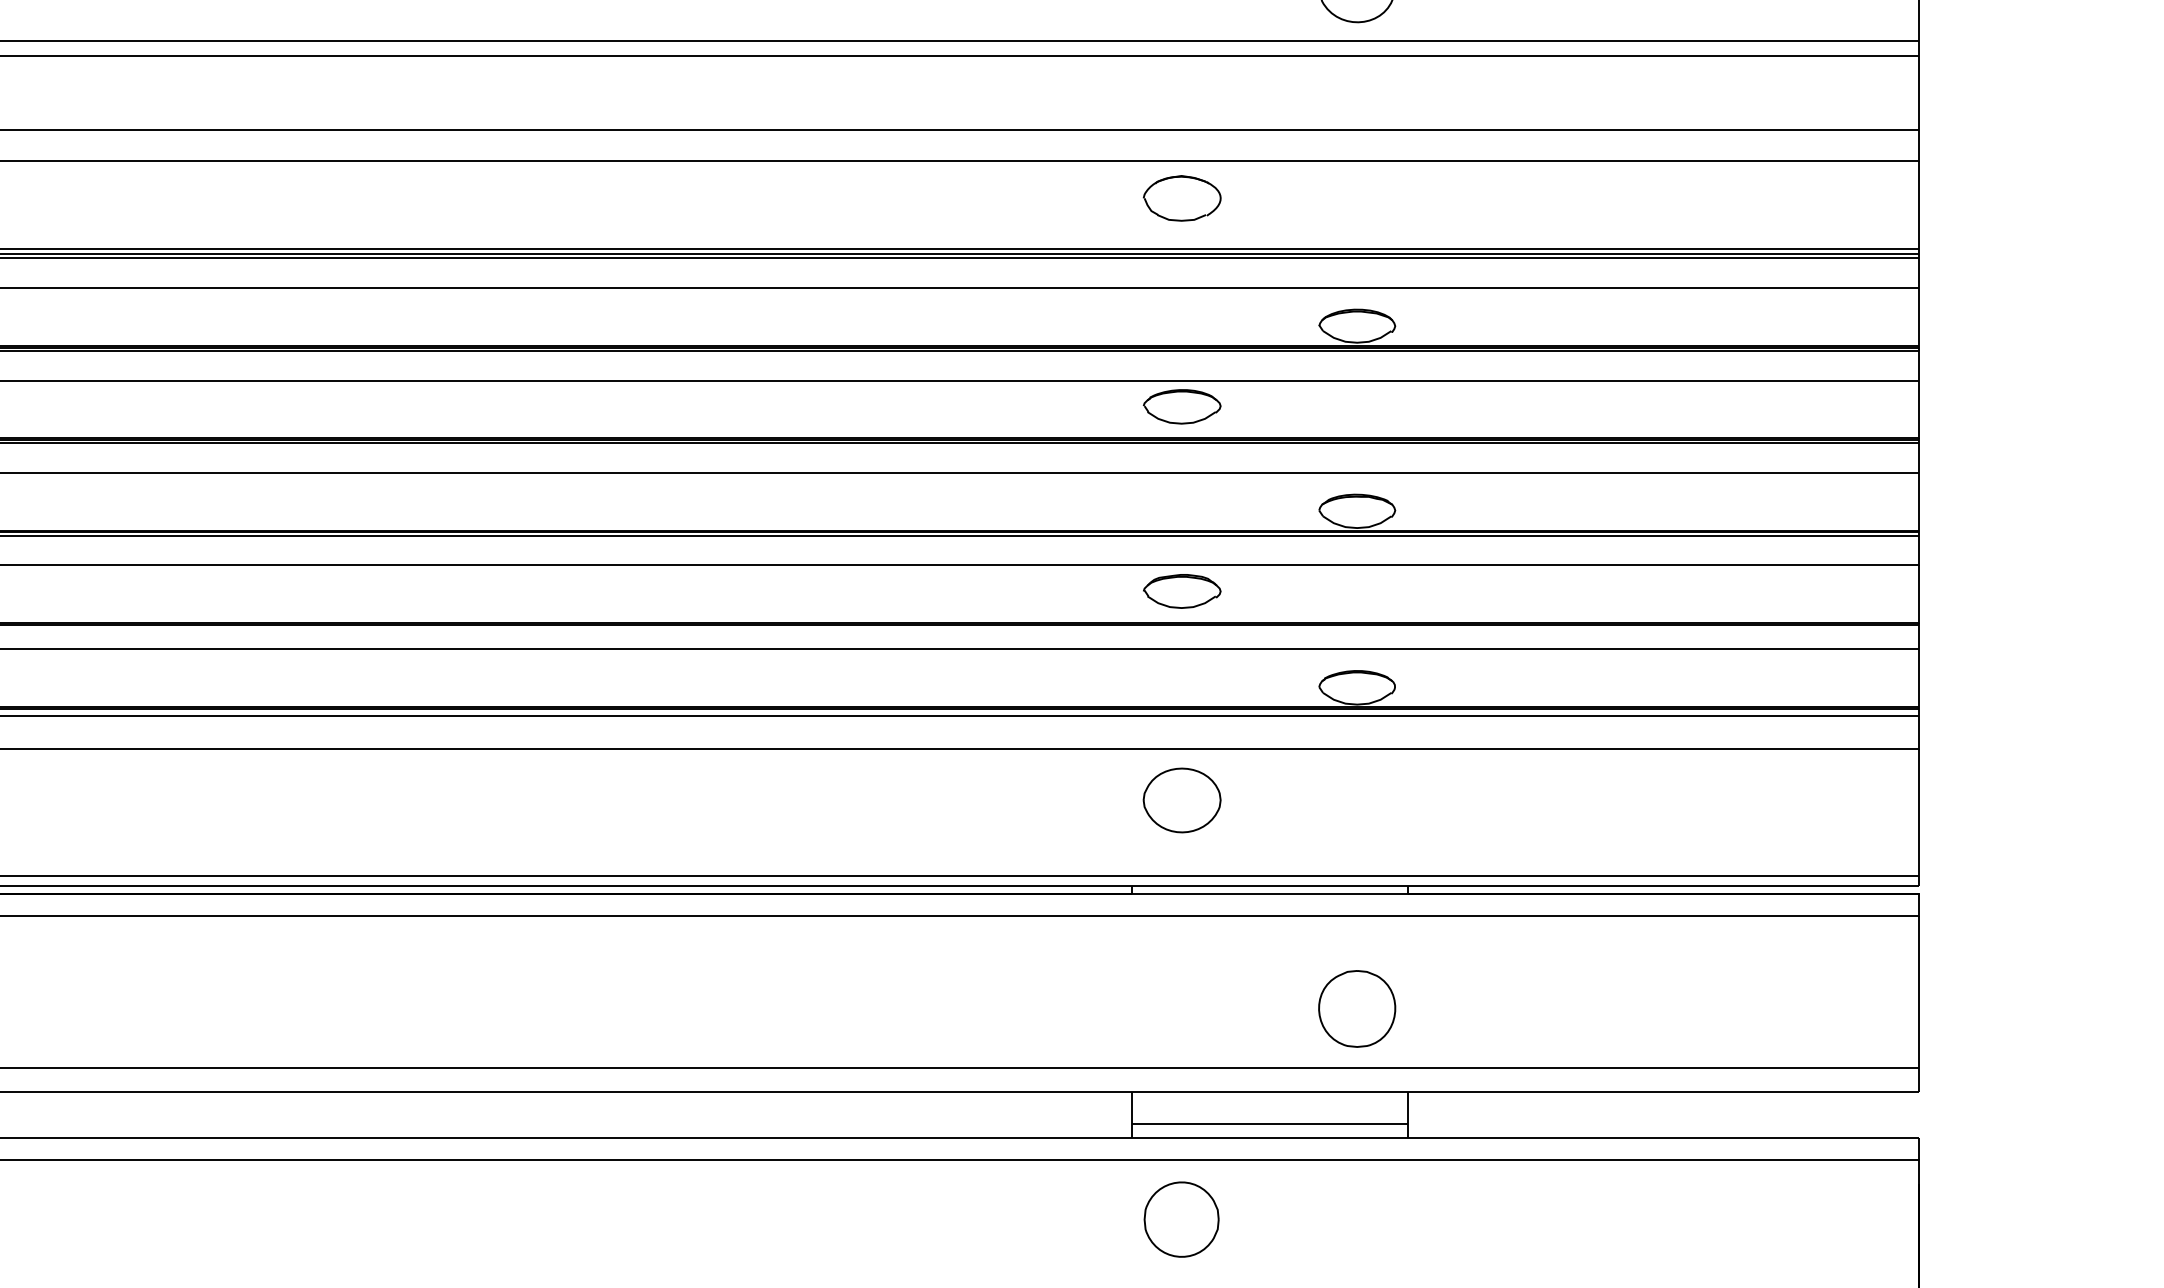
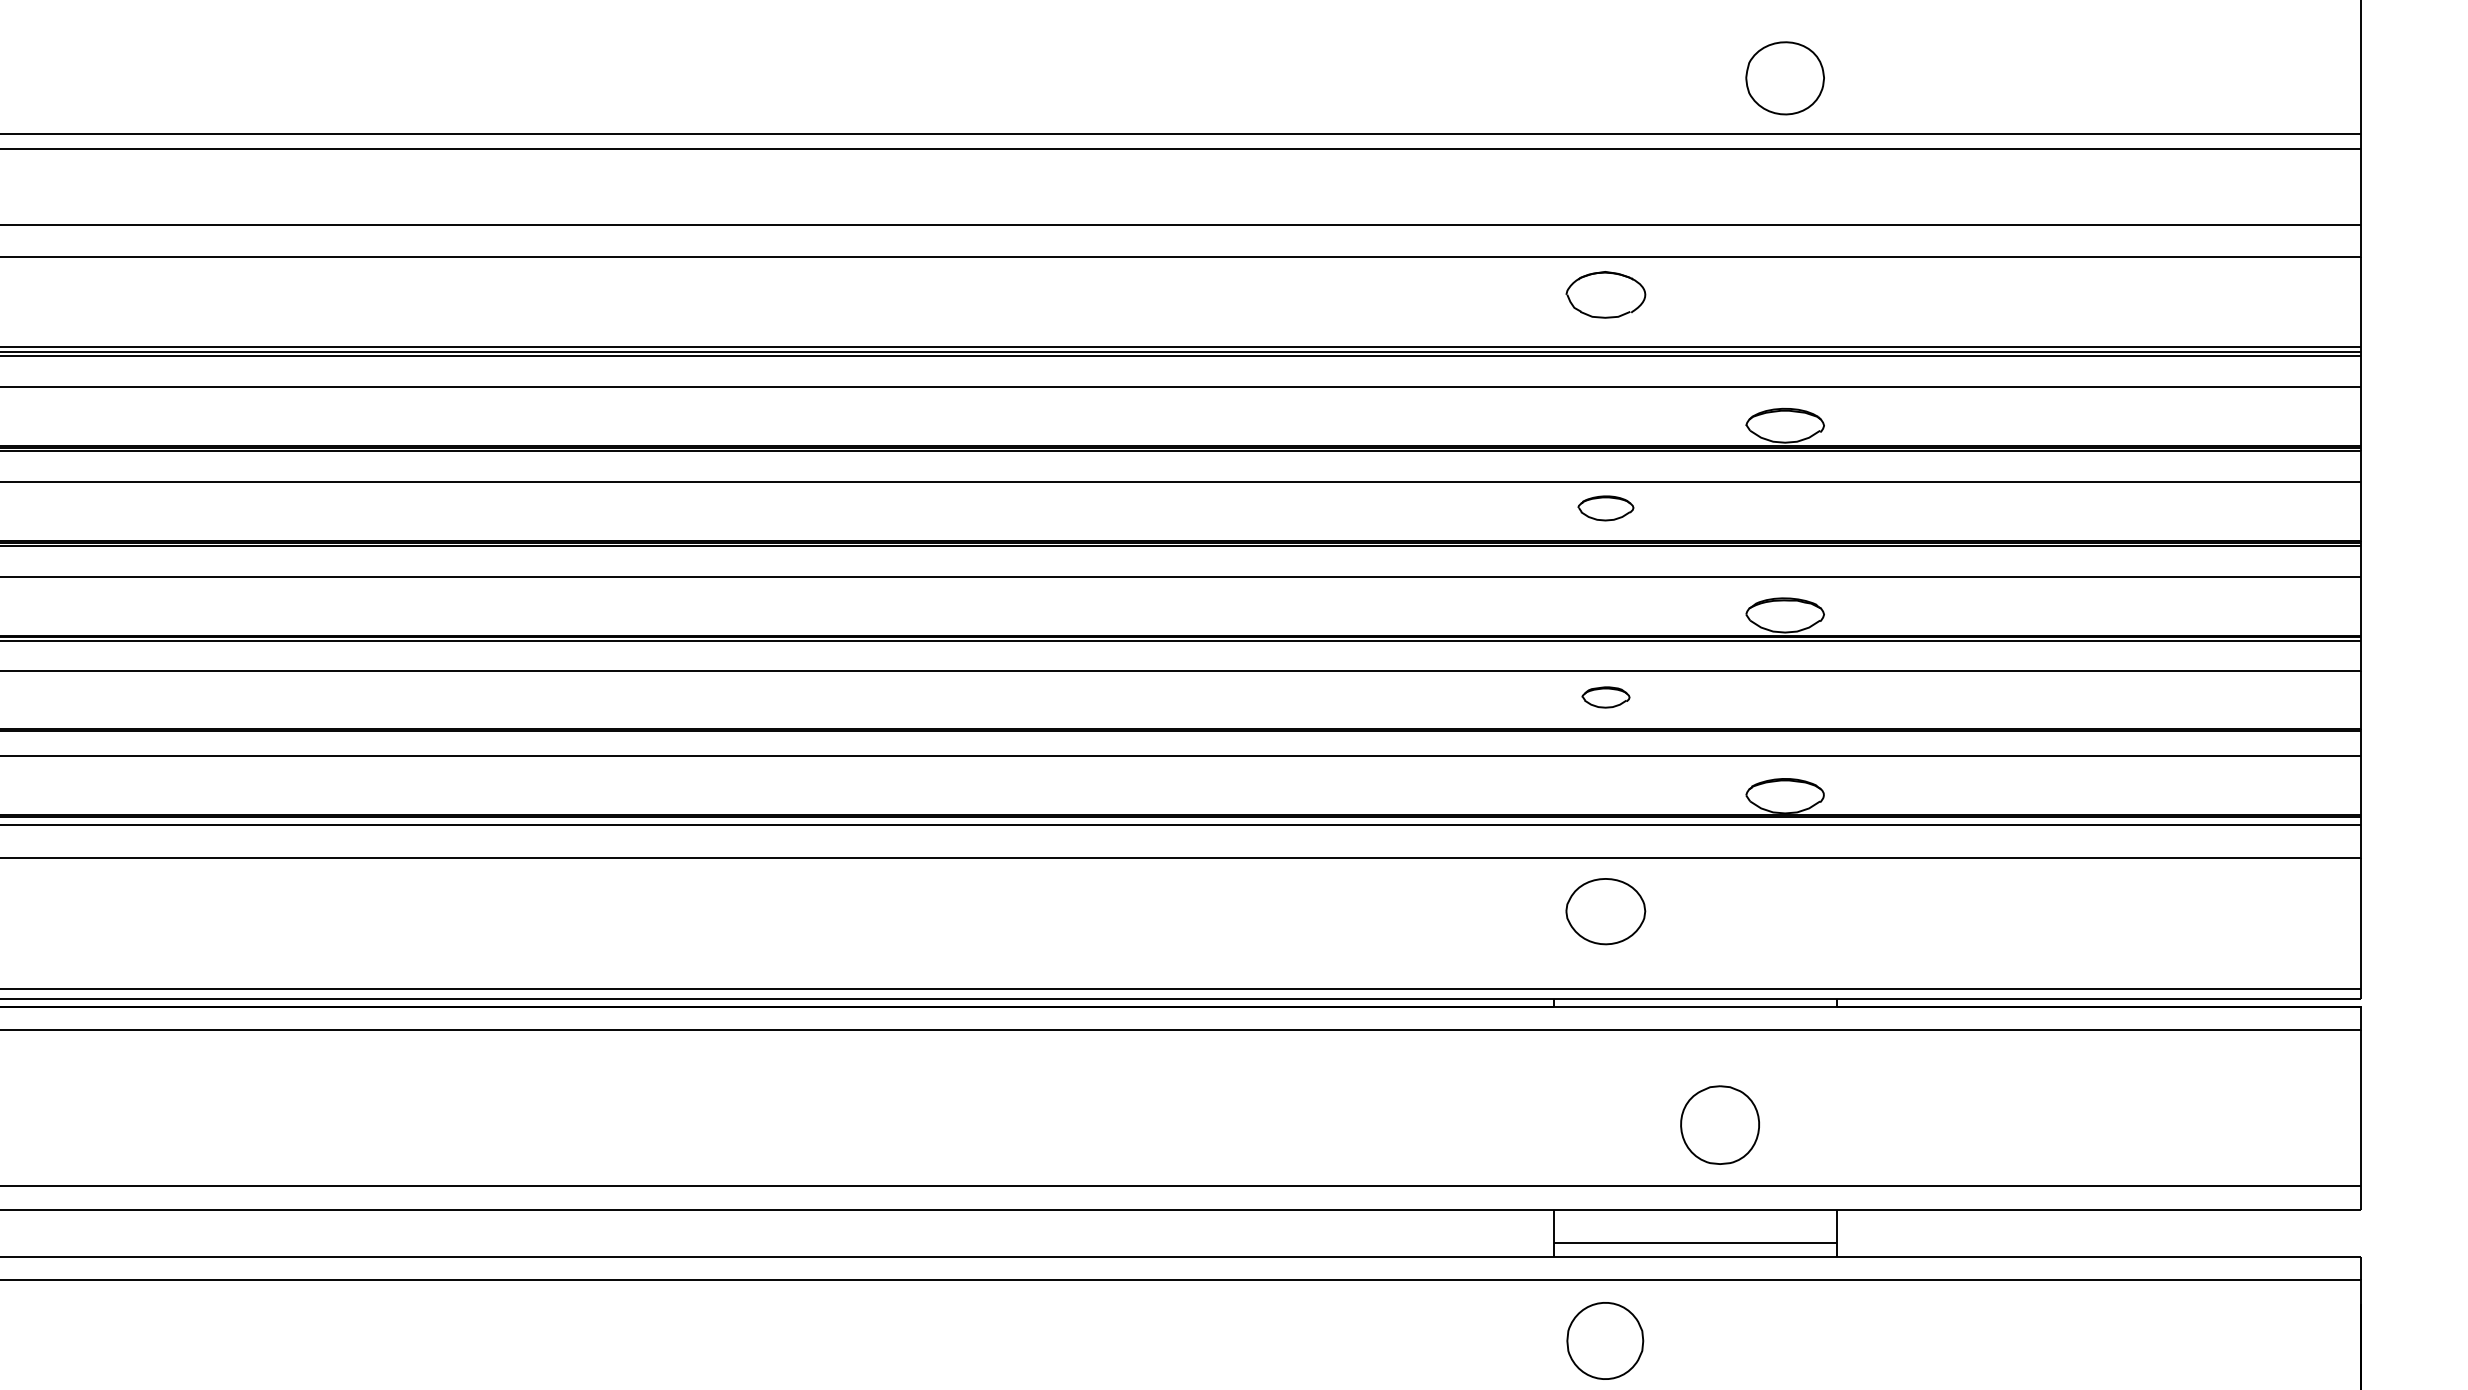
part: (1181, 406) -> (1605, 508), size x0.7
part: (1181, 591) -> (1605, 697), size x0.6
part: (1356, 1008) -> (1719, 1124), moved

